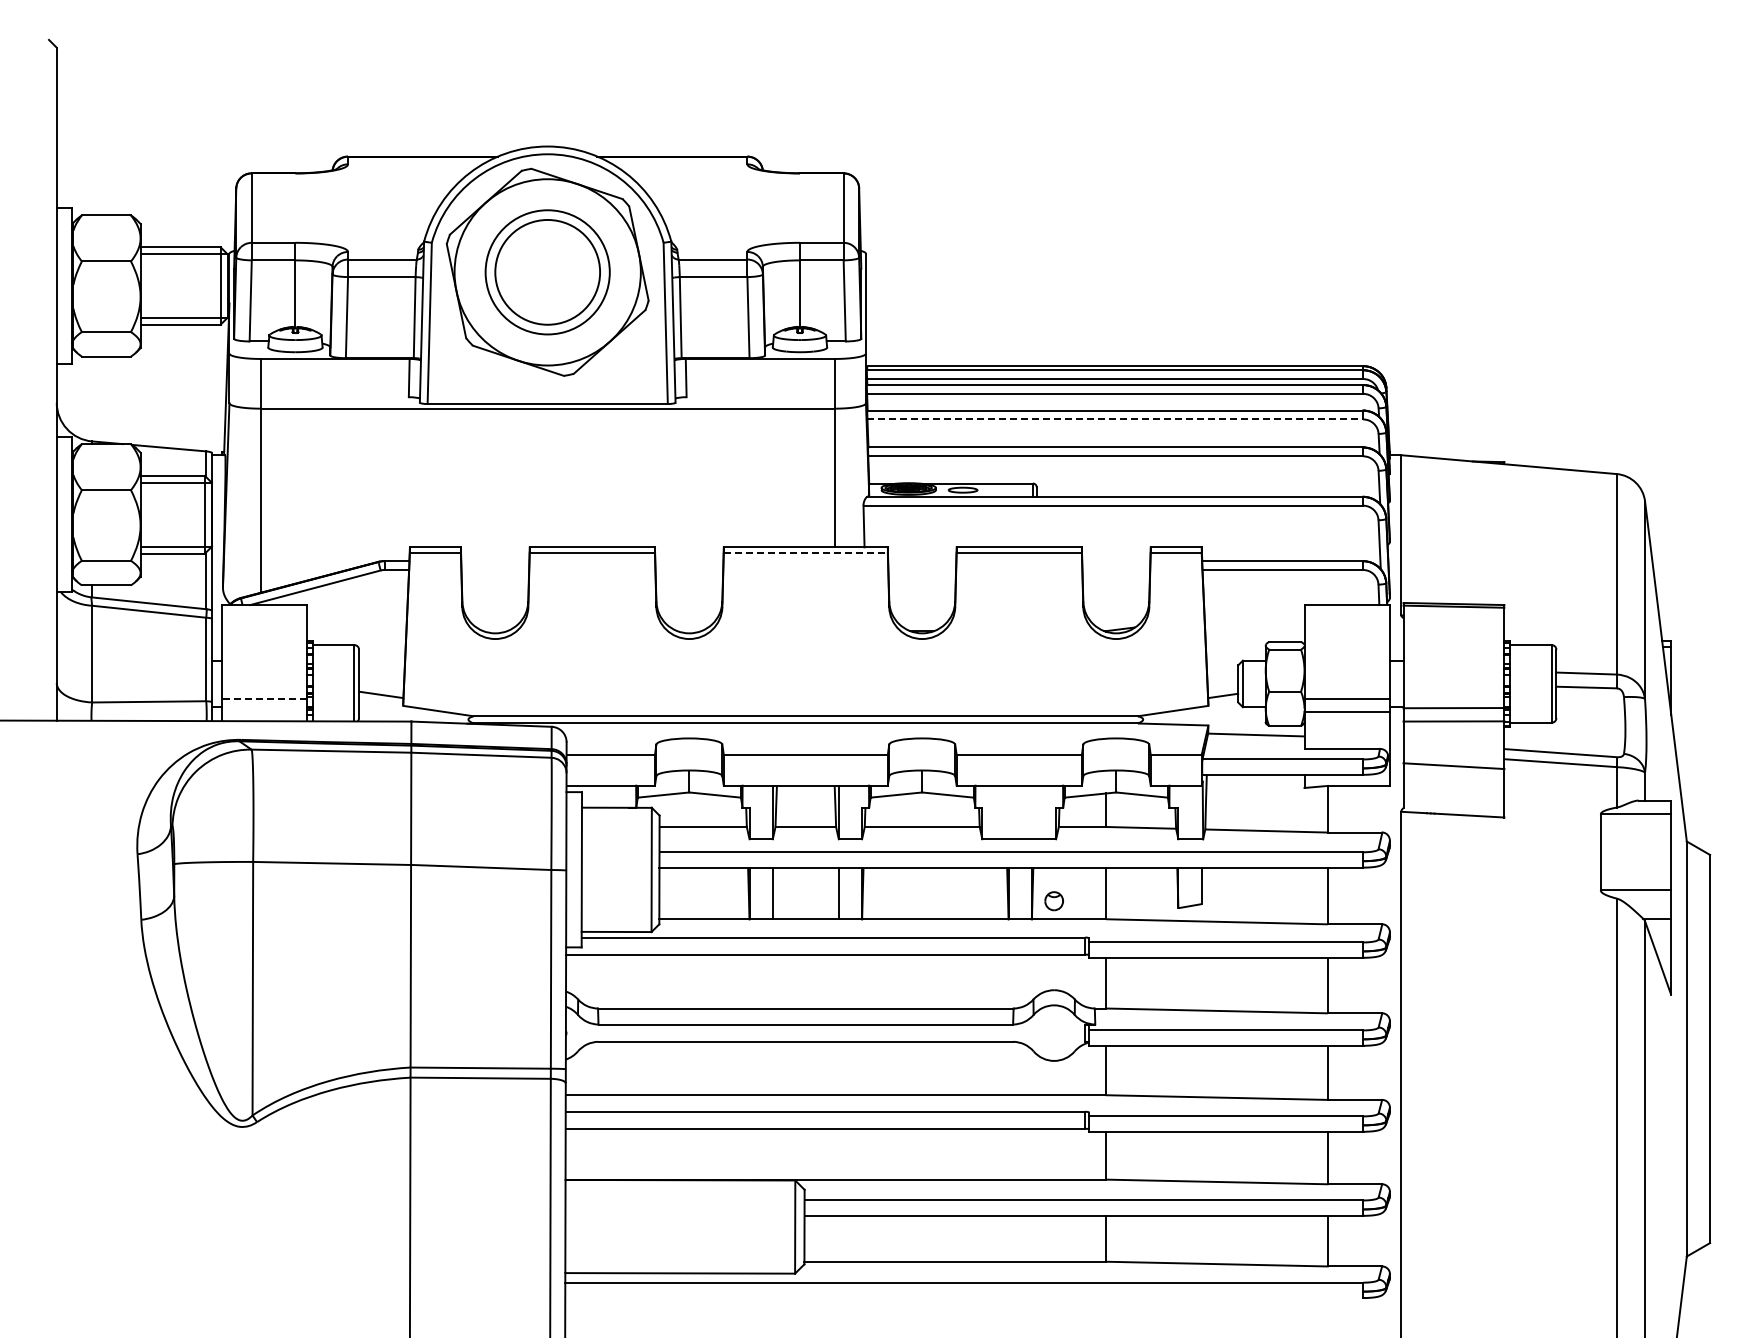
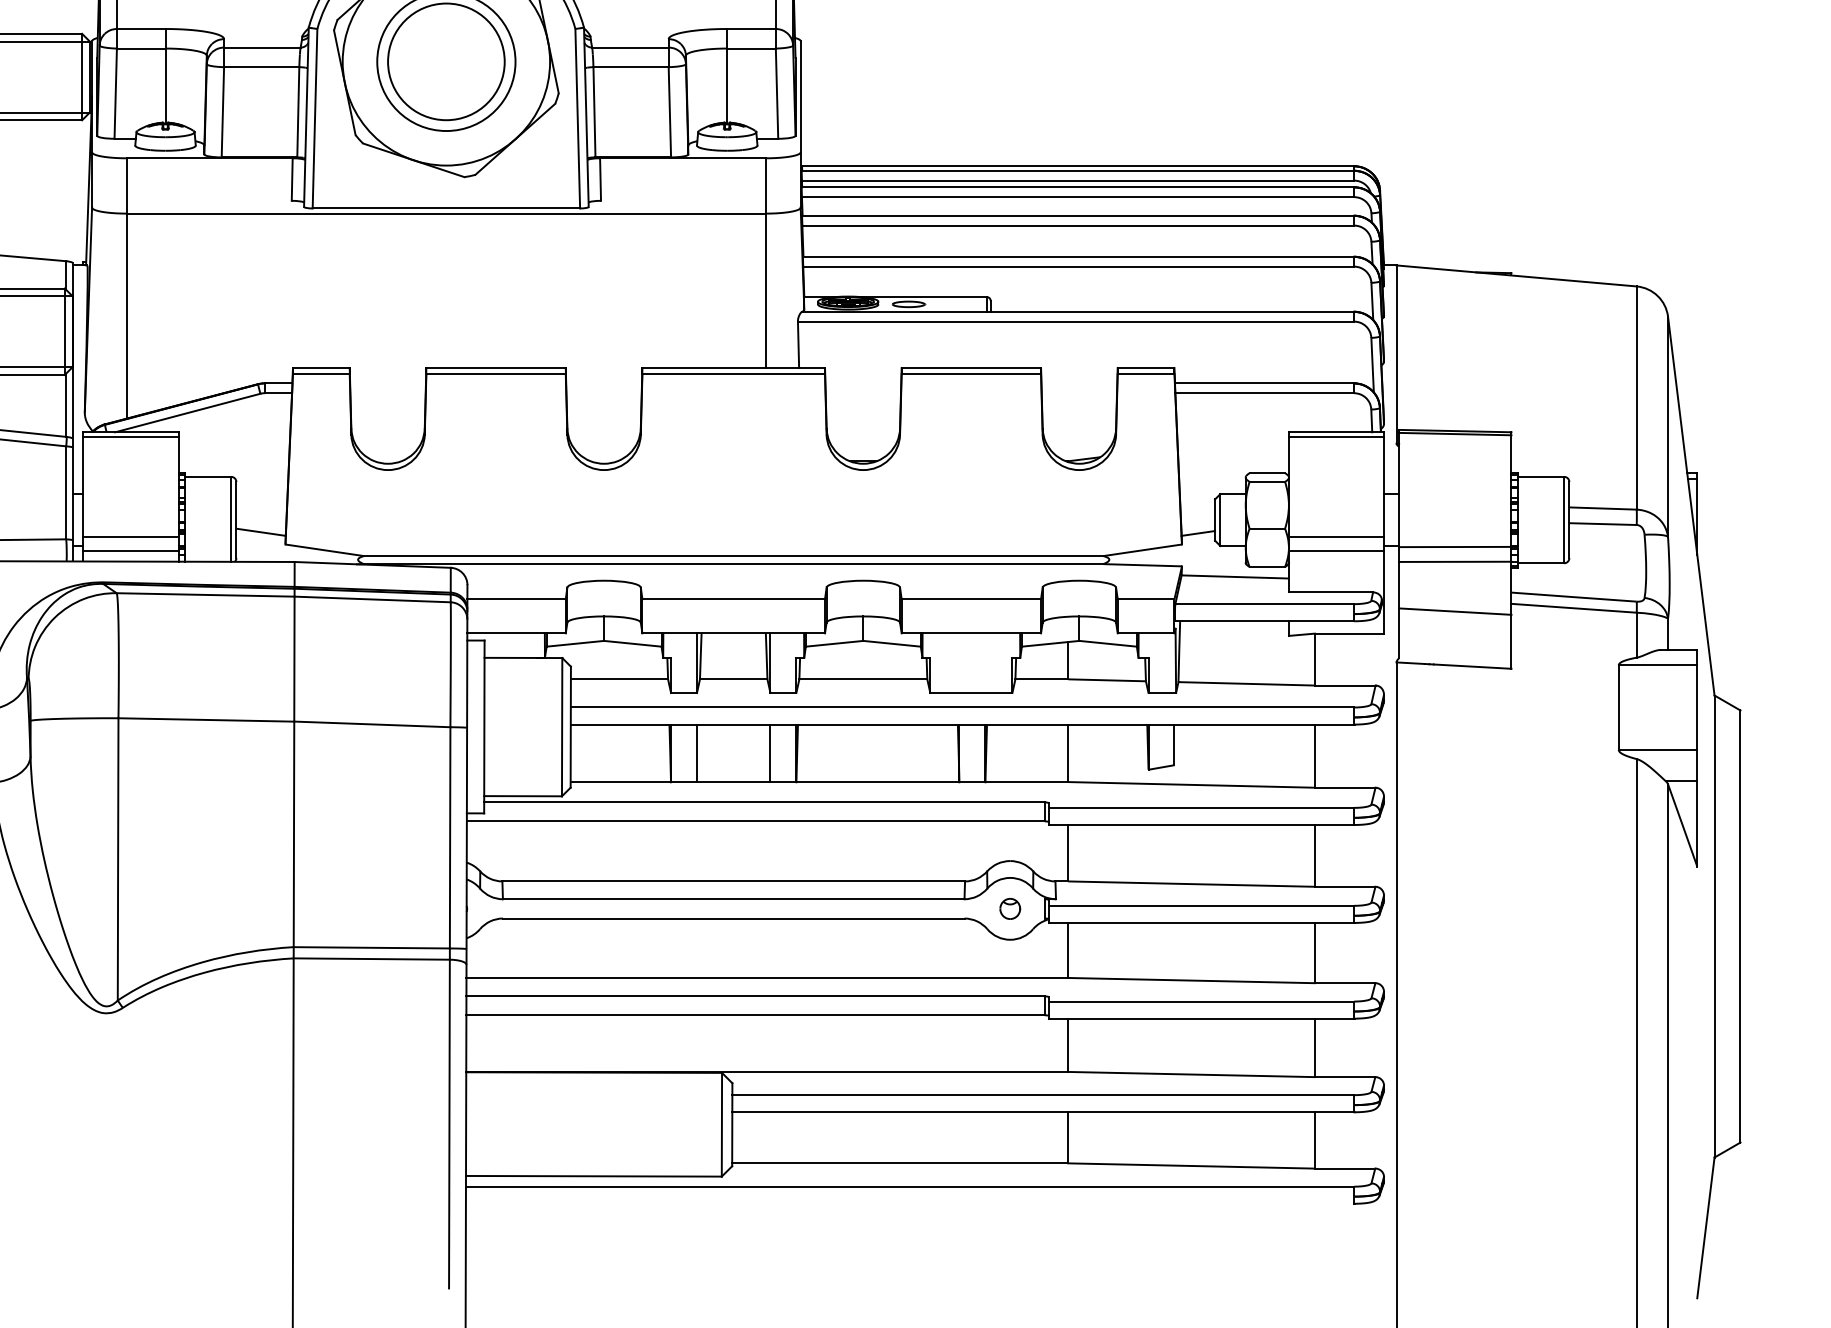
line: (1115, 419) -> (1078, 225), dashed -> solid
line: (806, 552) -> (734, 373), dashed -> solid
line: (264, 609) -> (131, 437), added
line: (1346, 609) -> (1335, 437), added
line: (264, 698) -> (131, 536), dashed -> solid
line: (264, 712) -> (131, 551), added
part: (1054, 901) -> (1010, 909), moved

